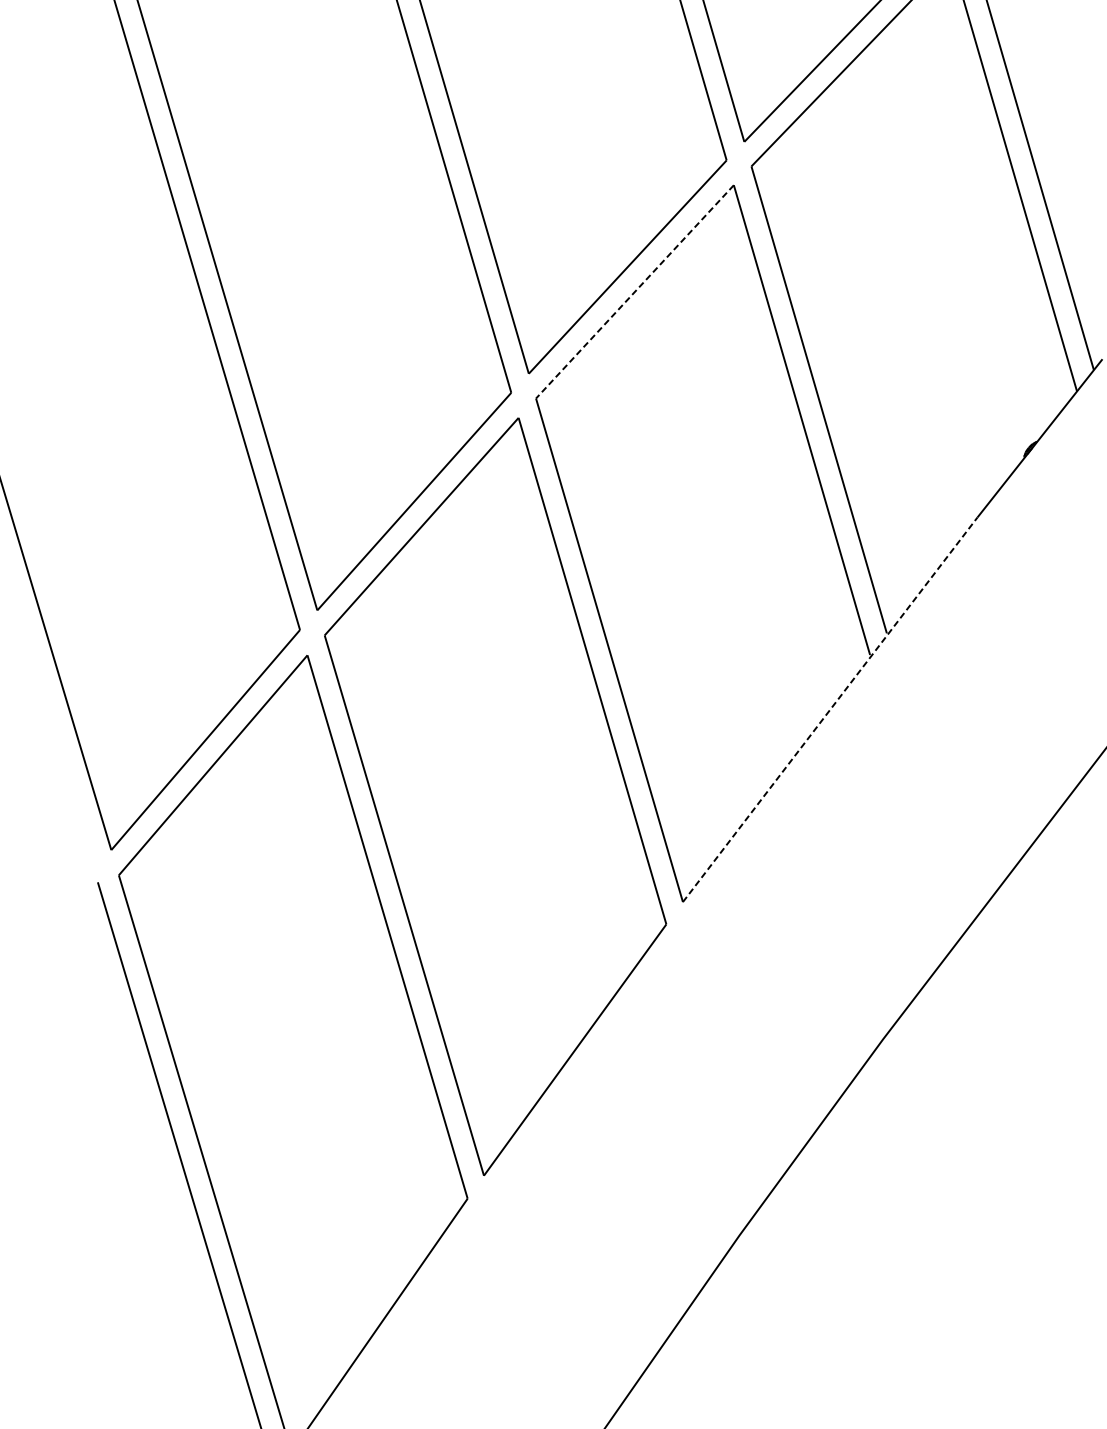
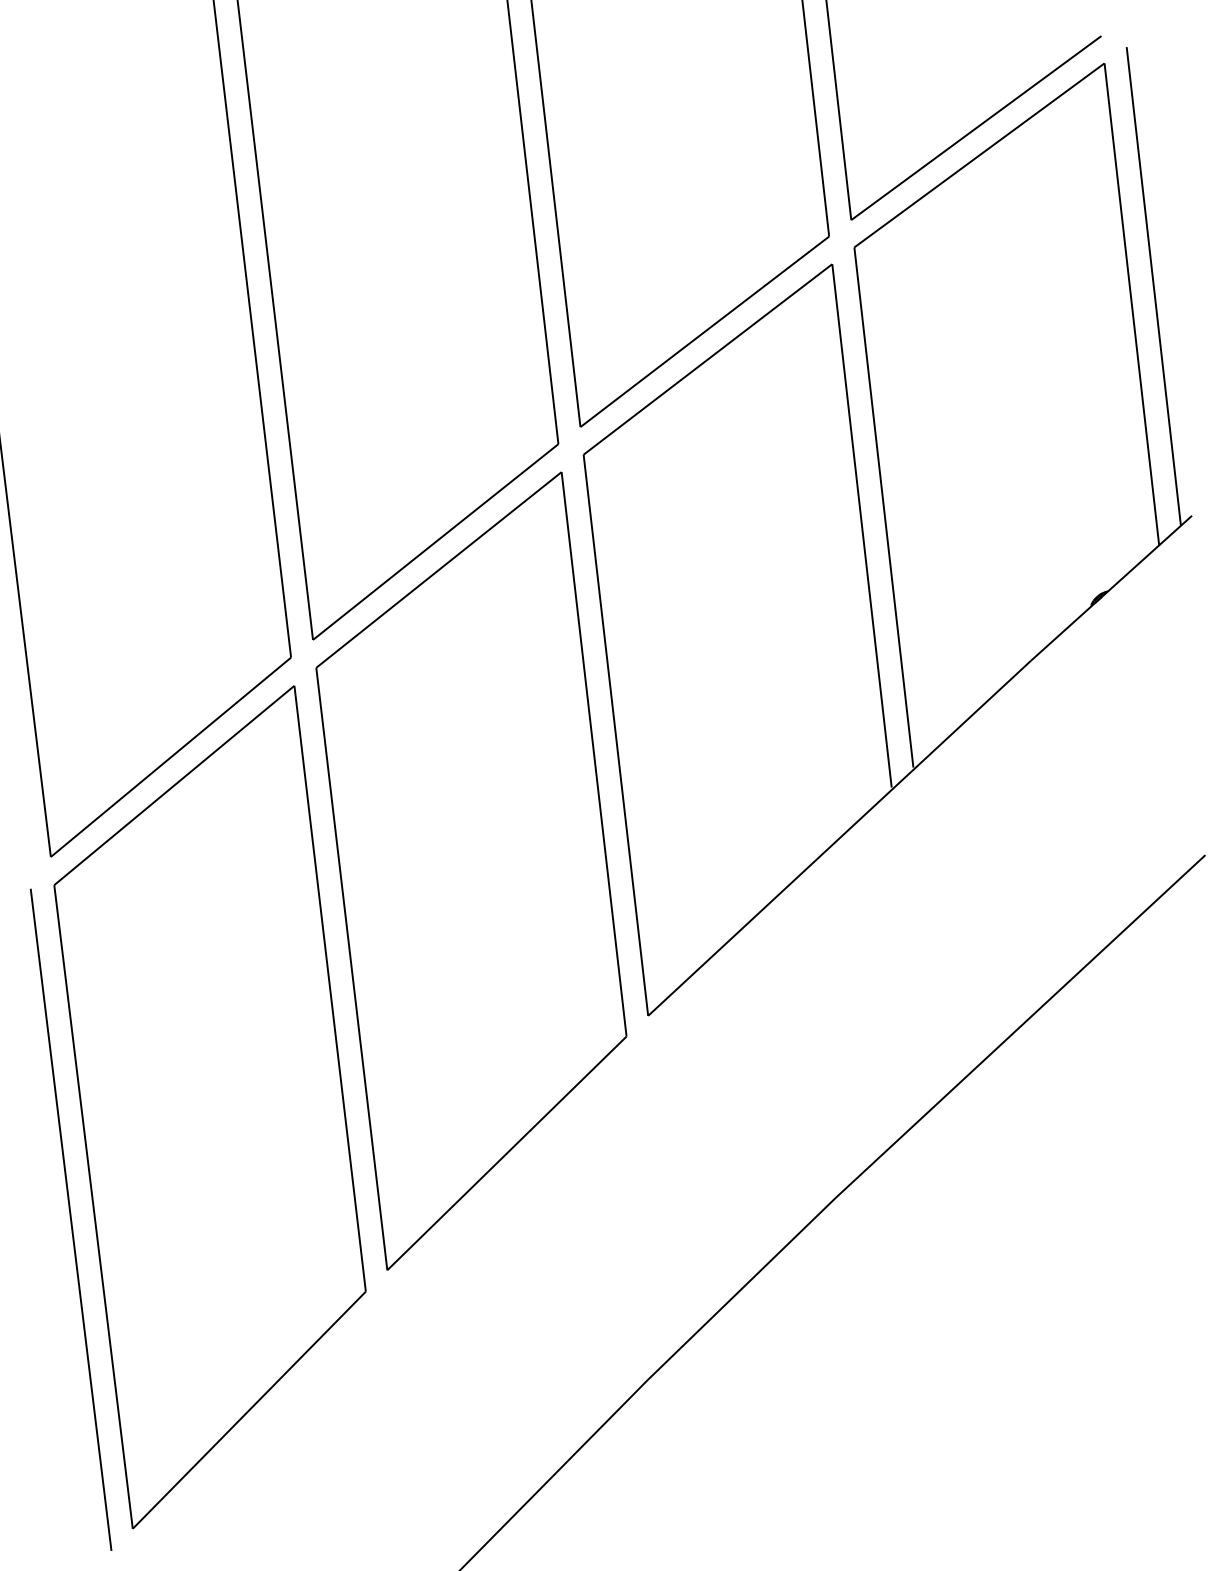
line: (634, 291) -> (707, 359), dashed -> solid
line: (830, 709) -> (839, 838), dashed -> solid

